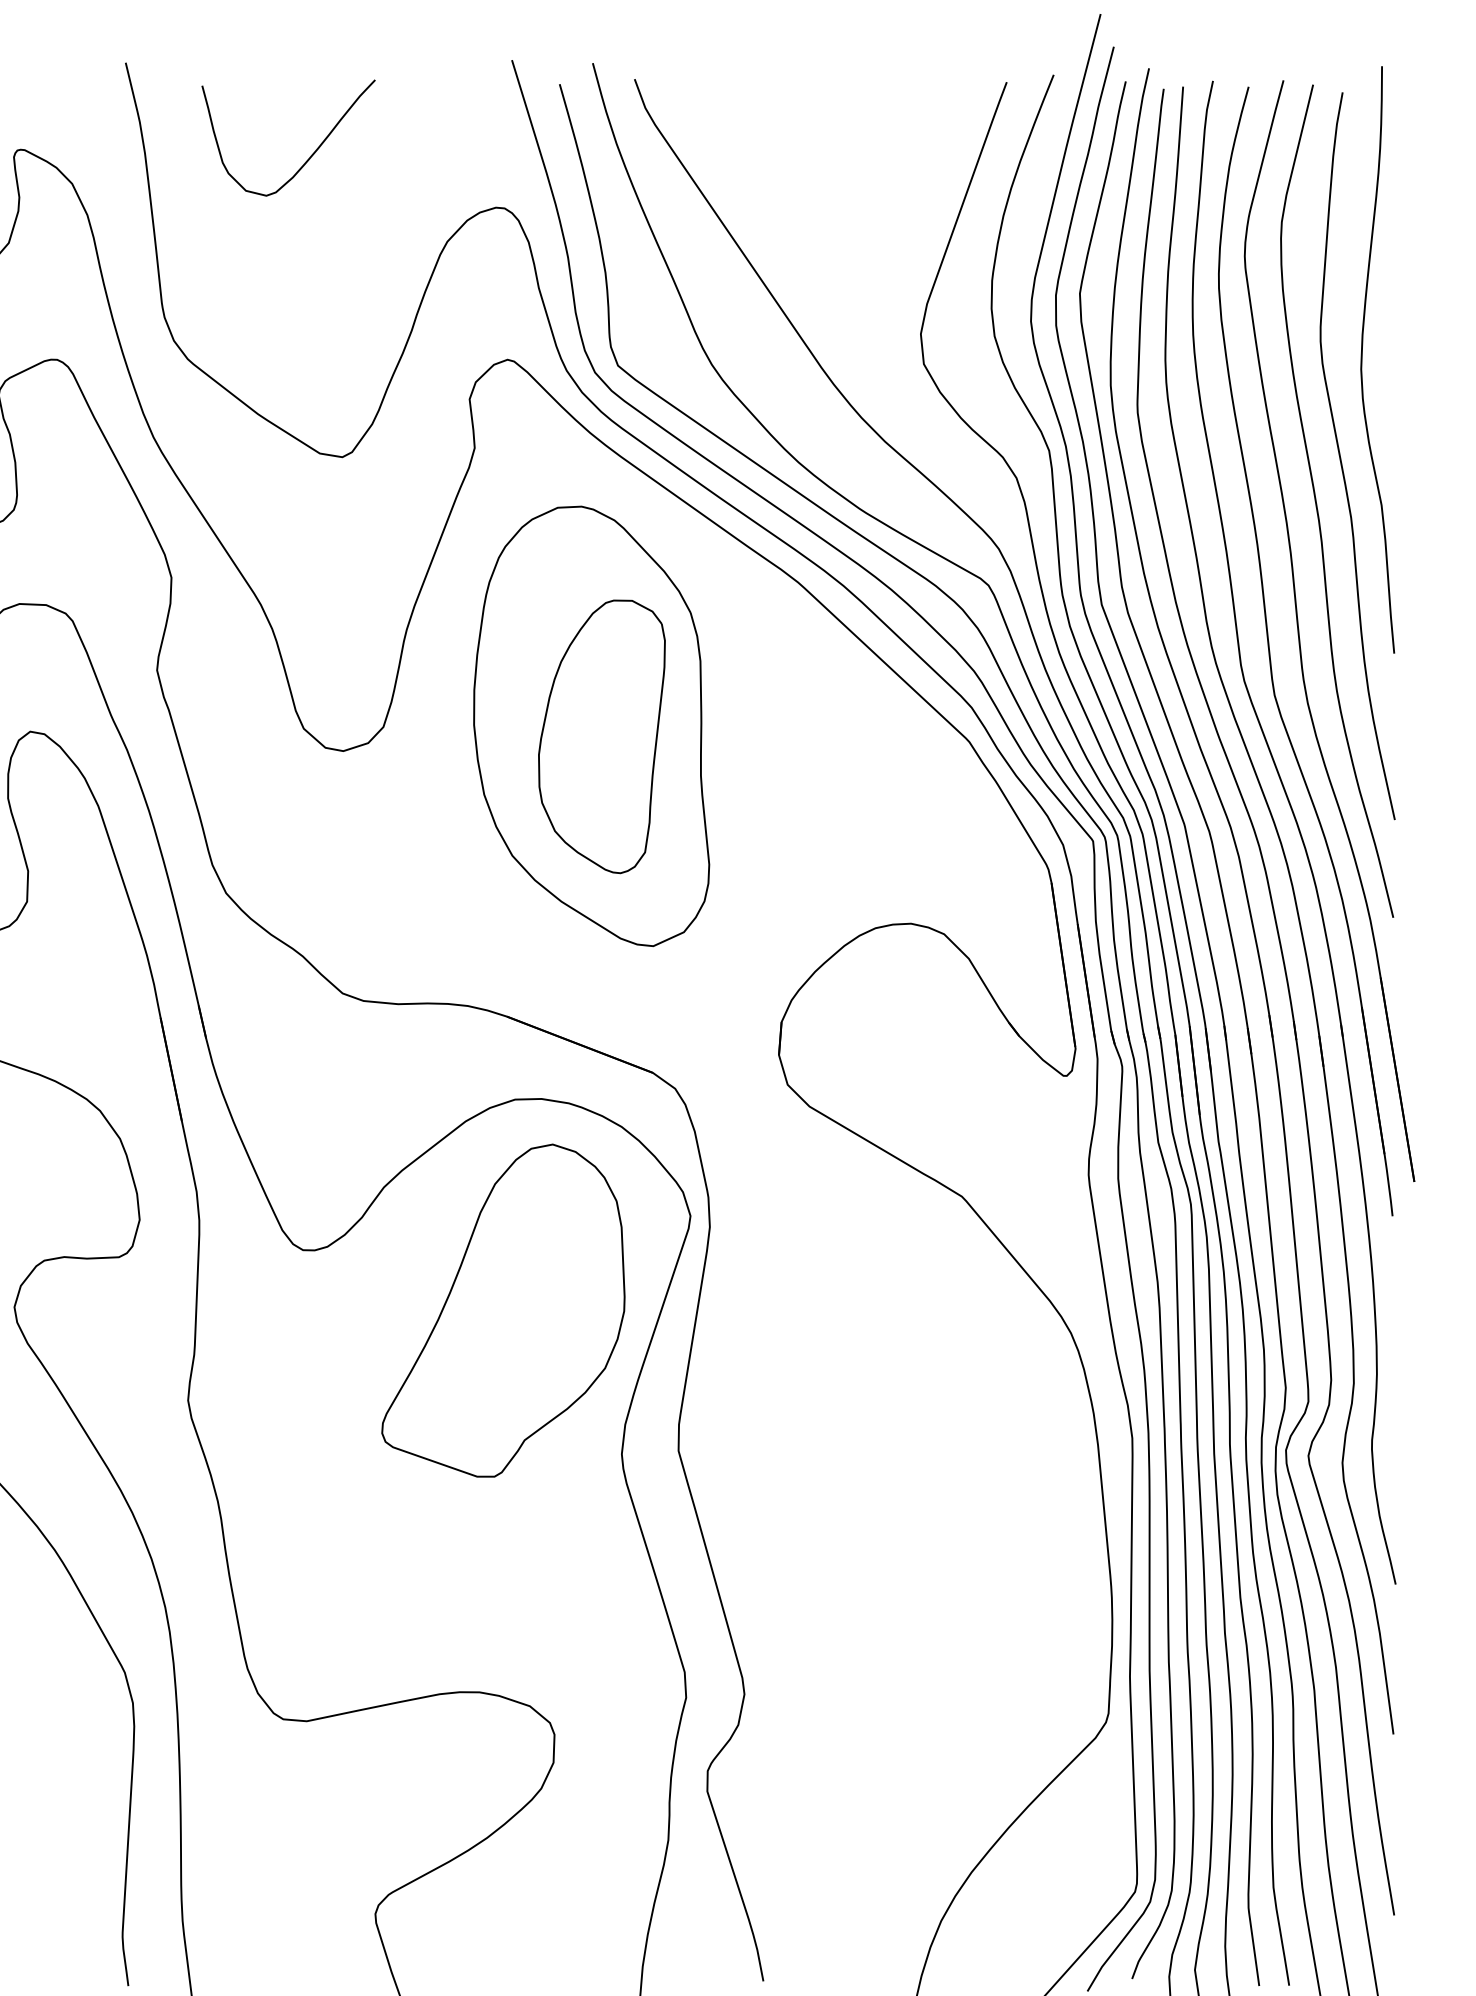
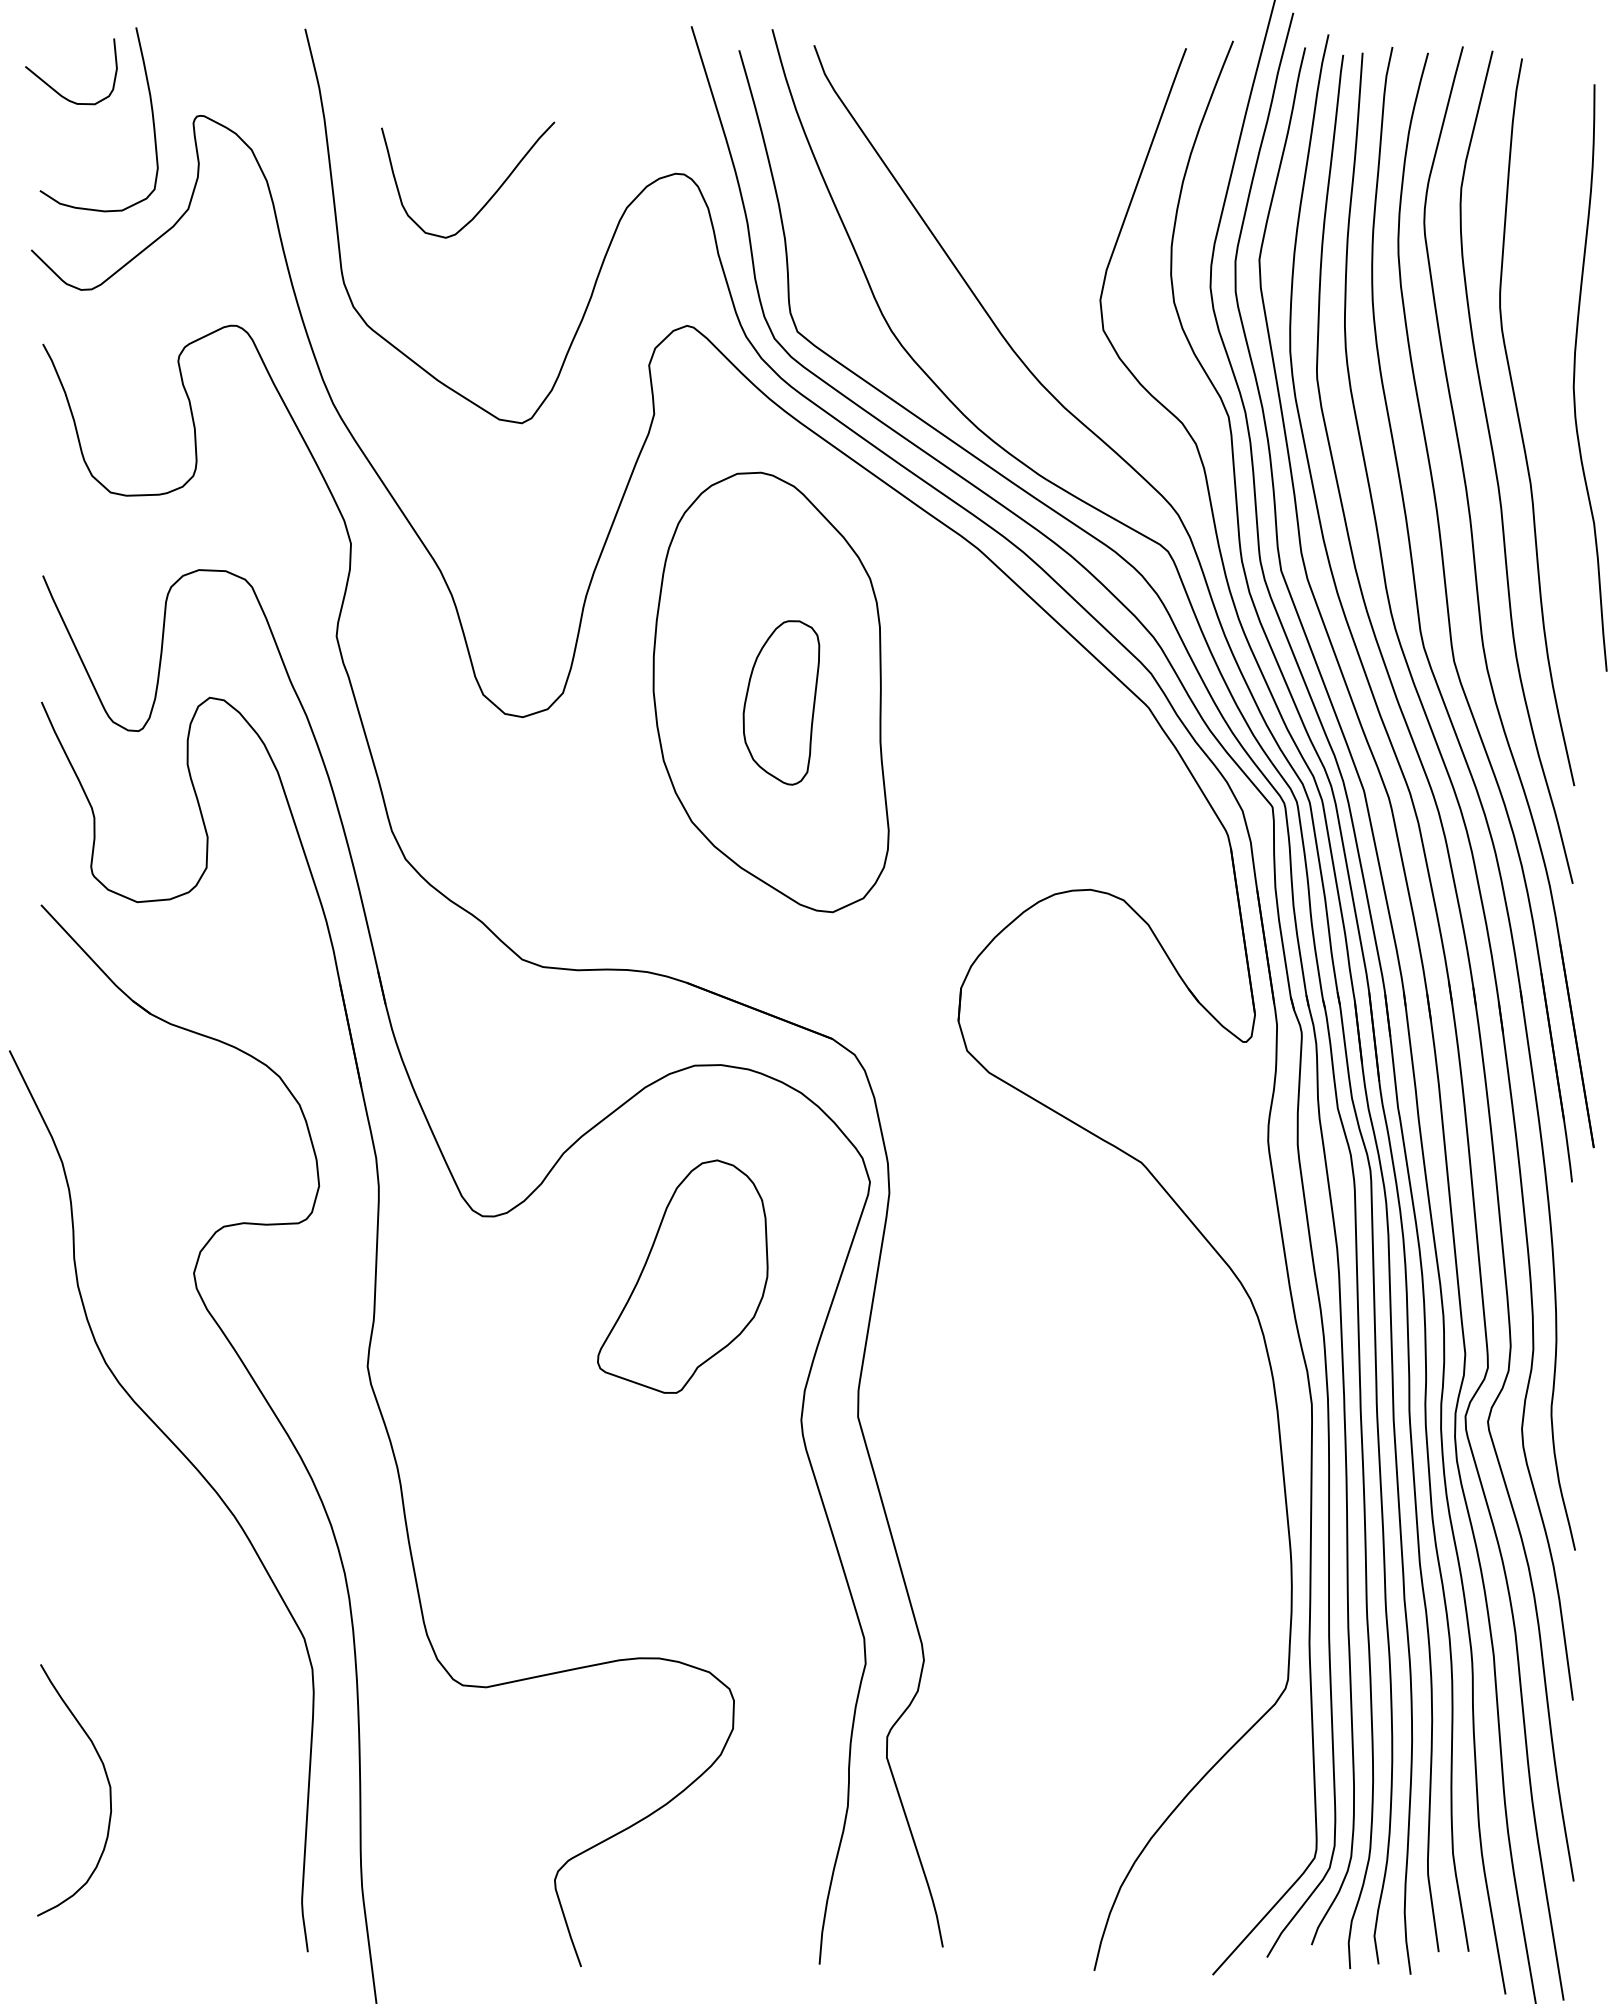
curve: (309, 157) -> (488, 199), moved
curve: (1363, 357) -> (1575, 375), moved
part: (602, 736) -> (781, 702), size x0.6
part: (503, 1310) -> (682, 1276), size x0.7

